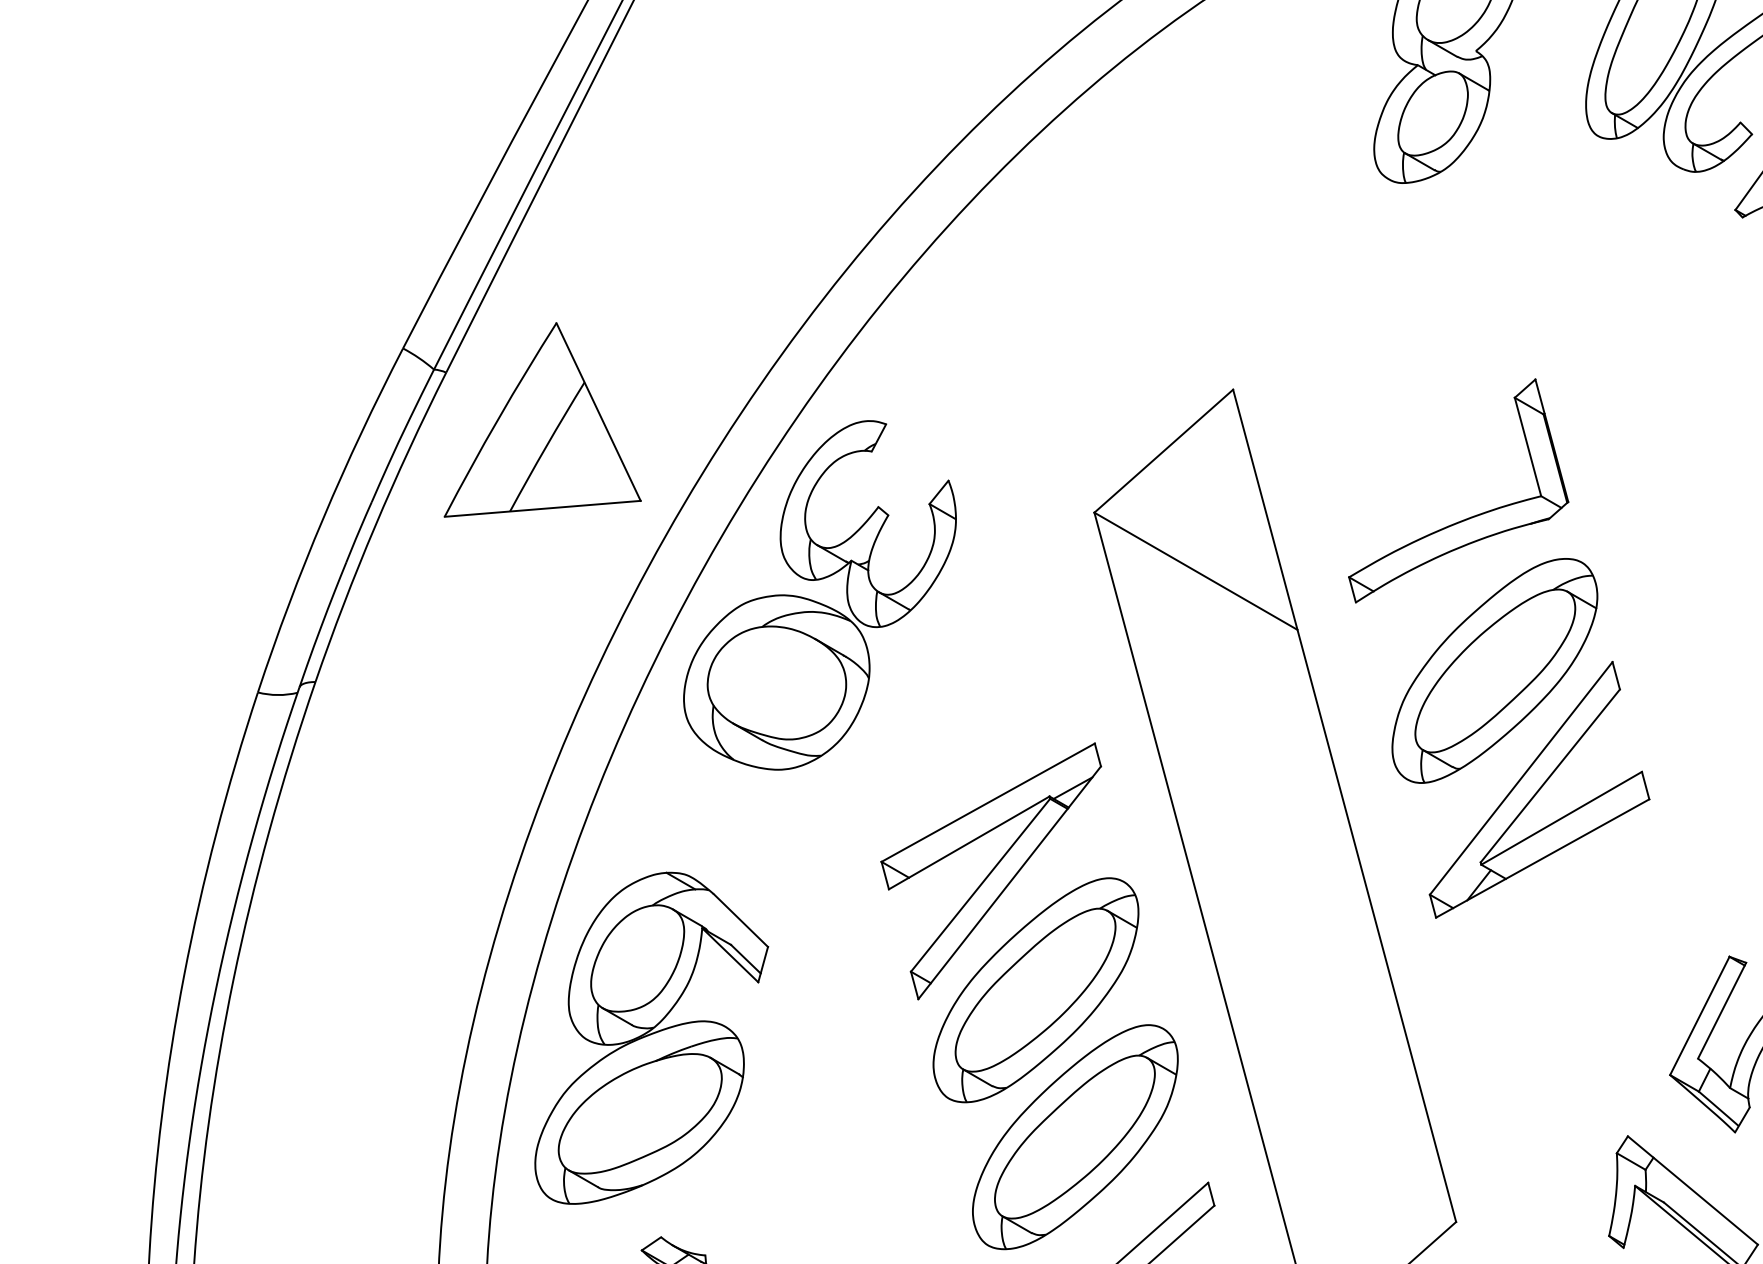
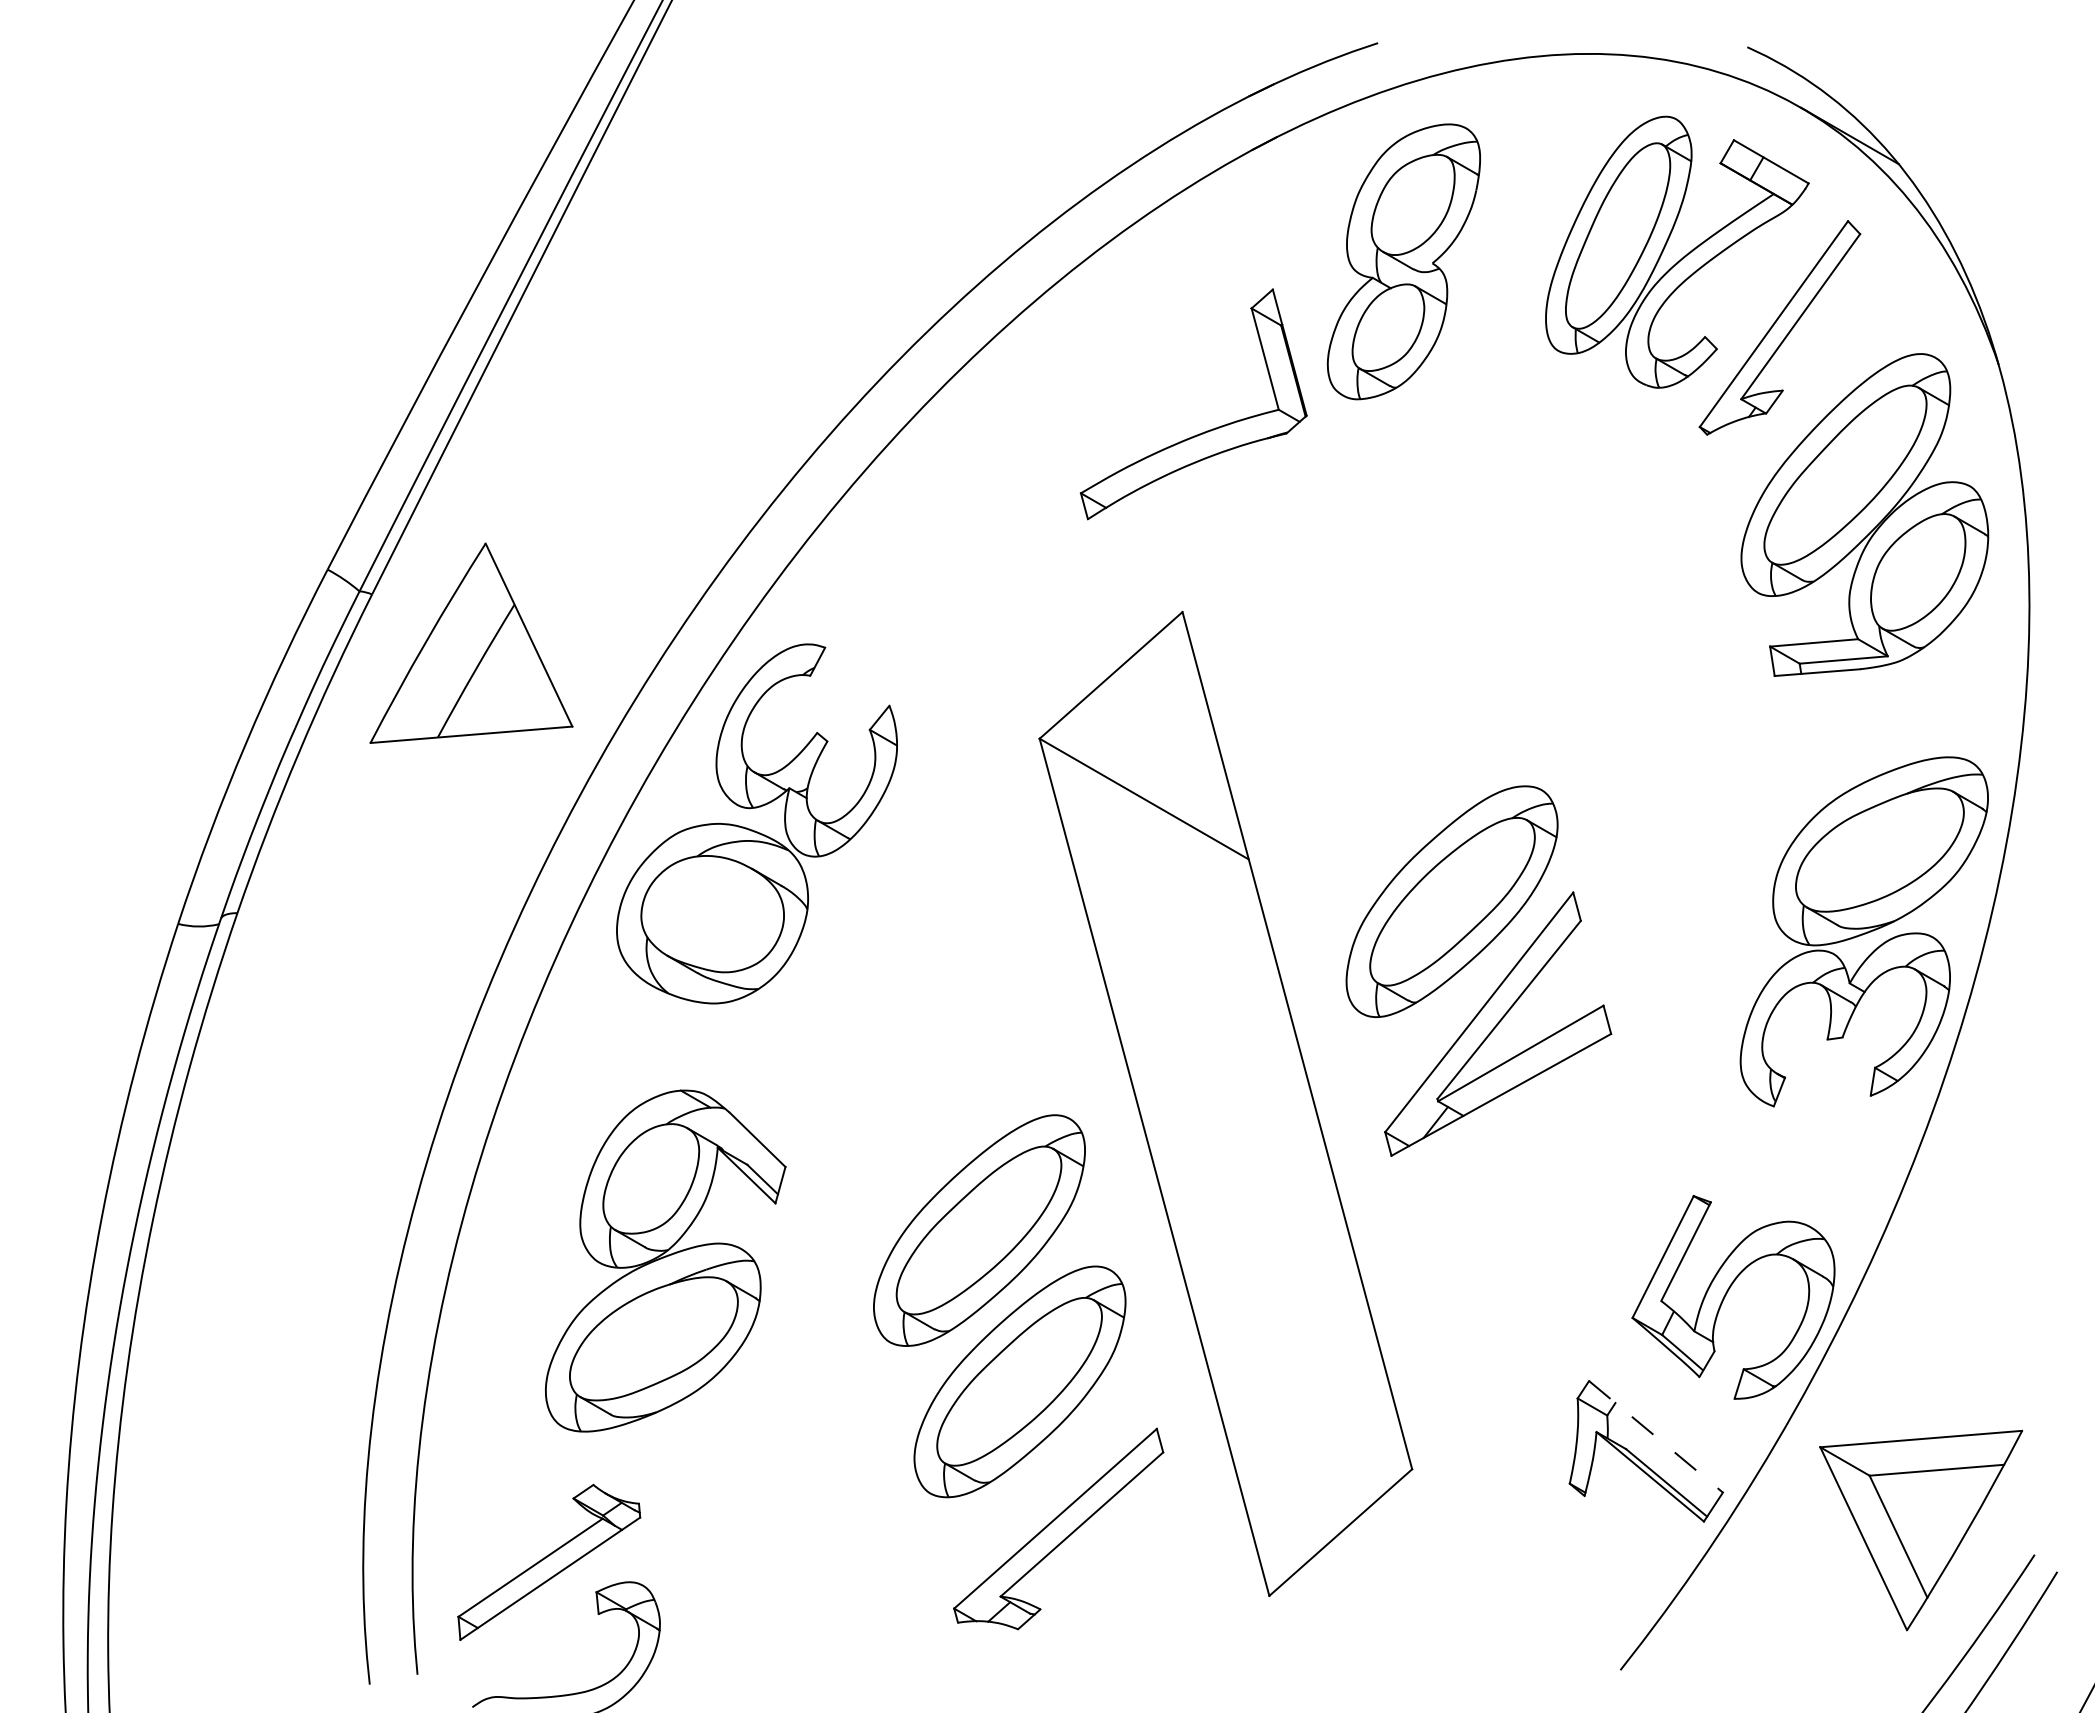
part: (1469, 517) -> (1204, 431), moved
part: (991, 870) -> (933, 1107), removed
part: (651, 1037) -> (665, 1260), moved
line: (1693, 1191) -> (1656, 1437), solid -> dashed

